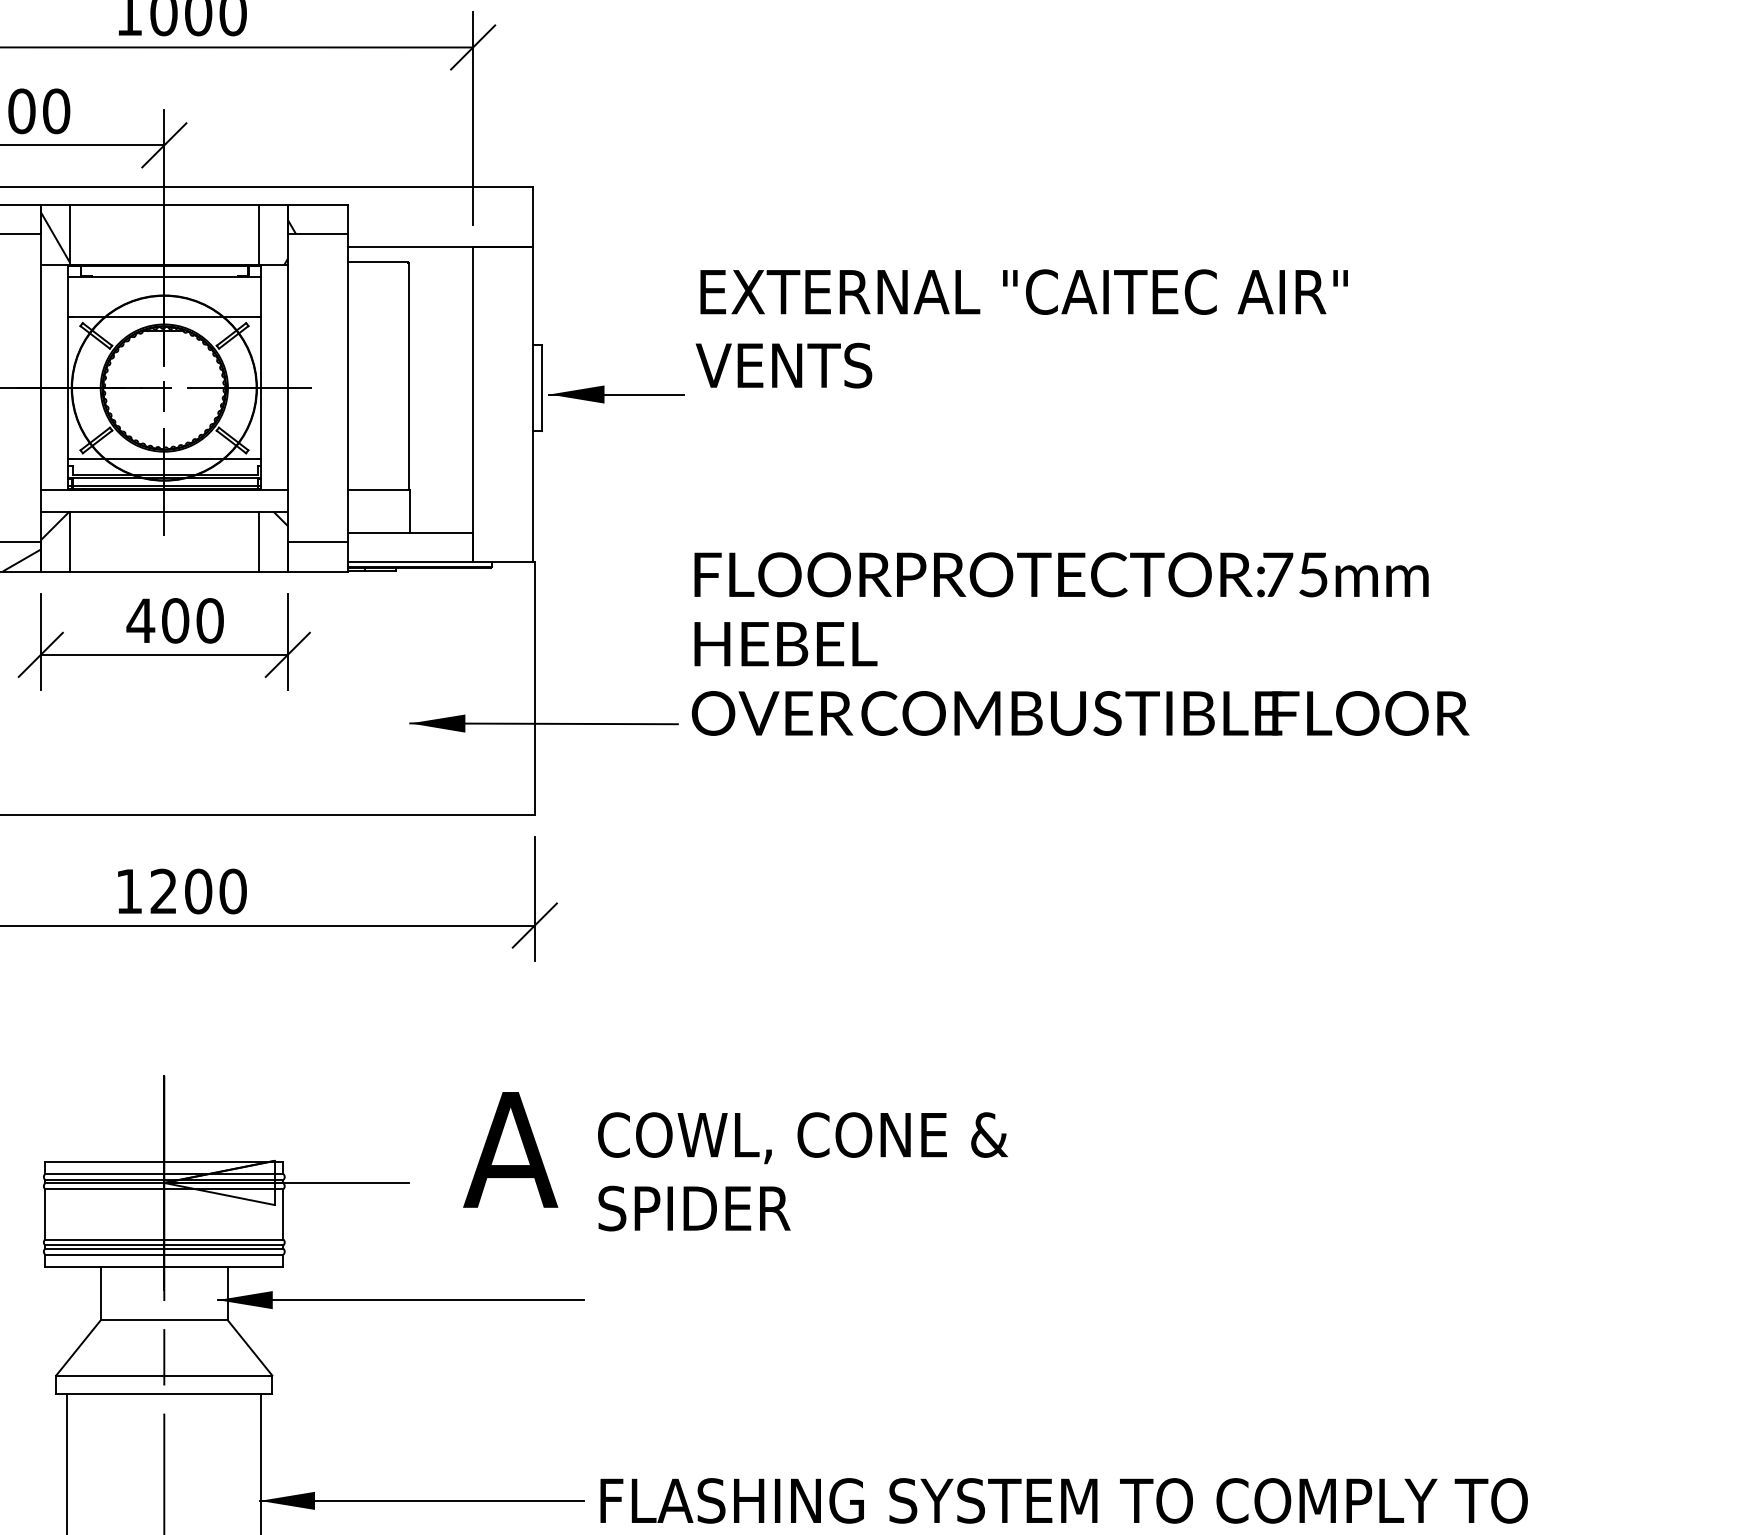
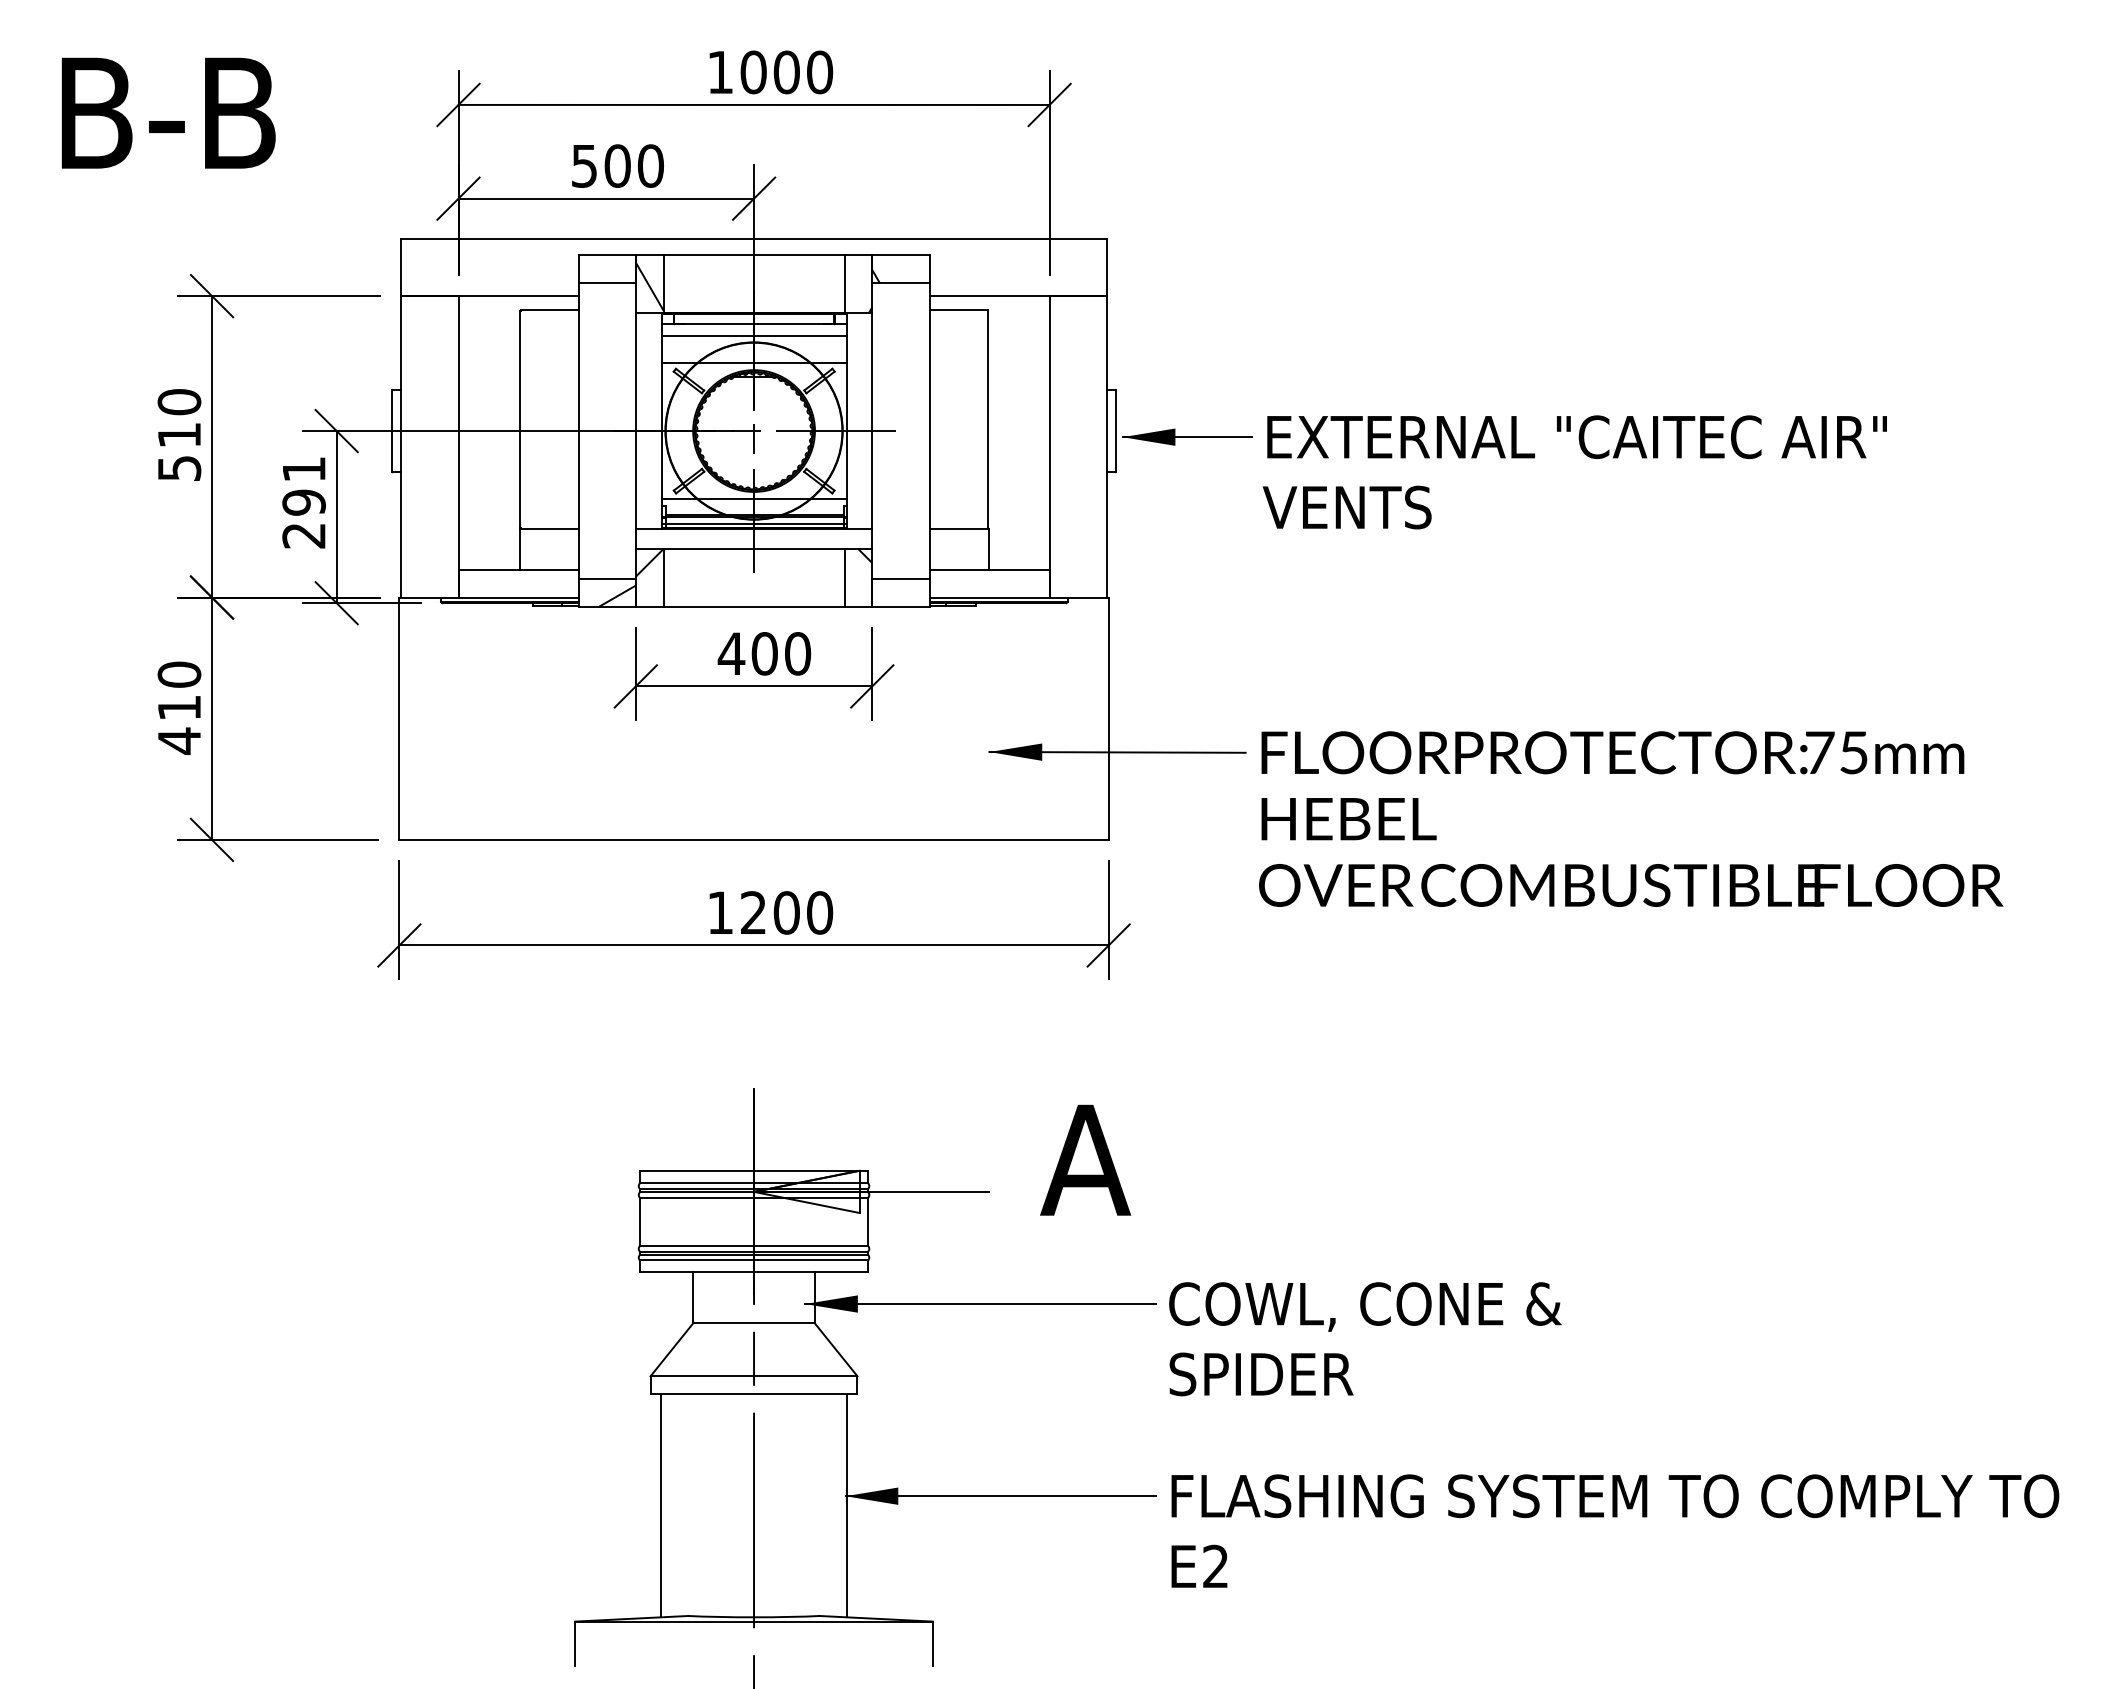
line: (164, 289) -> (754, 336), added
text: (1021, 329) -> (1574, 472), moved
text: (1080, 643) -> (1631, 818), moved
text: (803, 1172) -> (1365, 1339), moved

